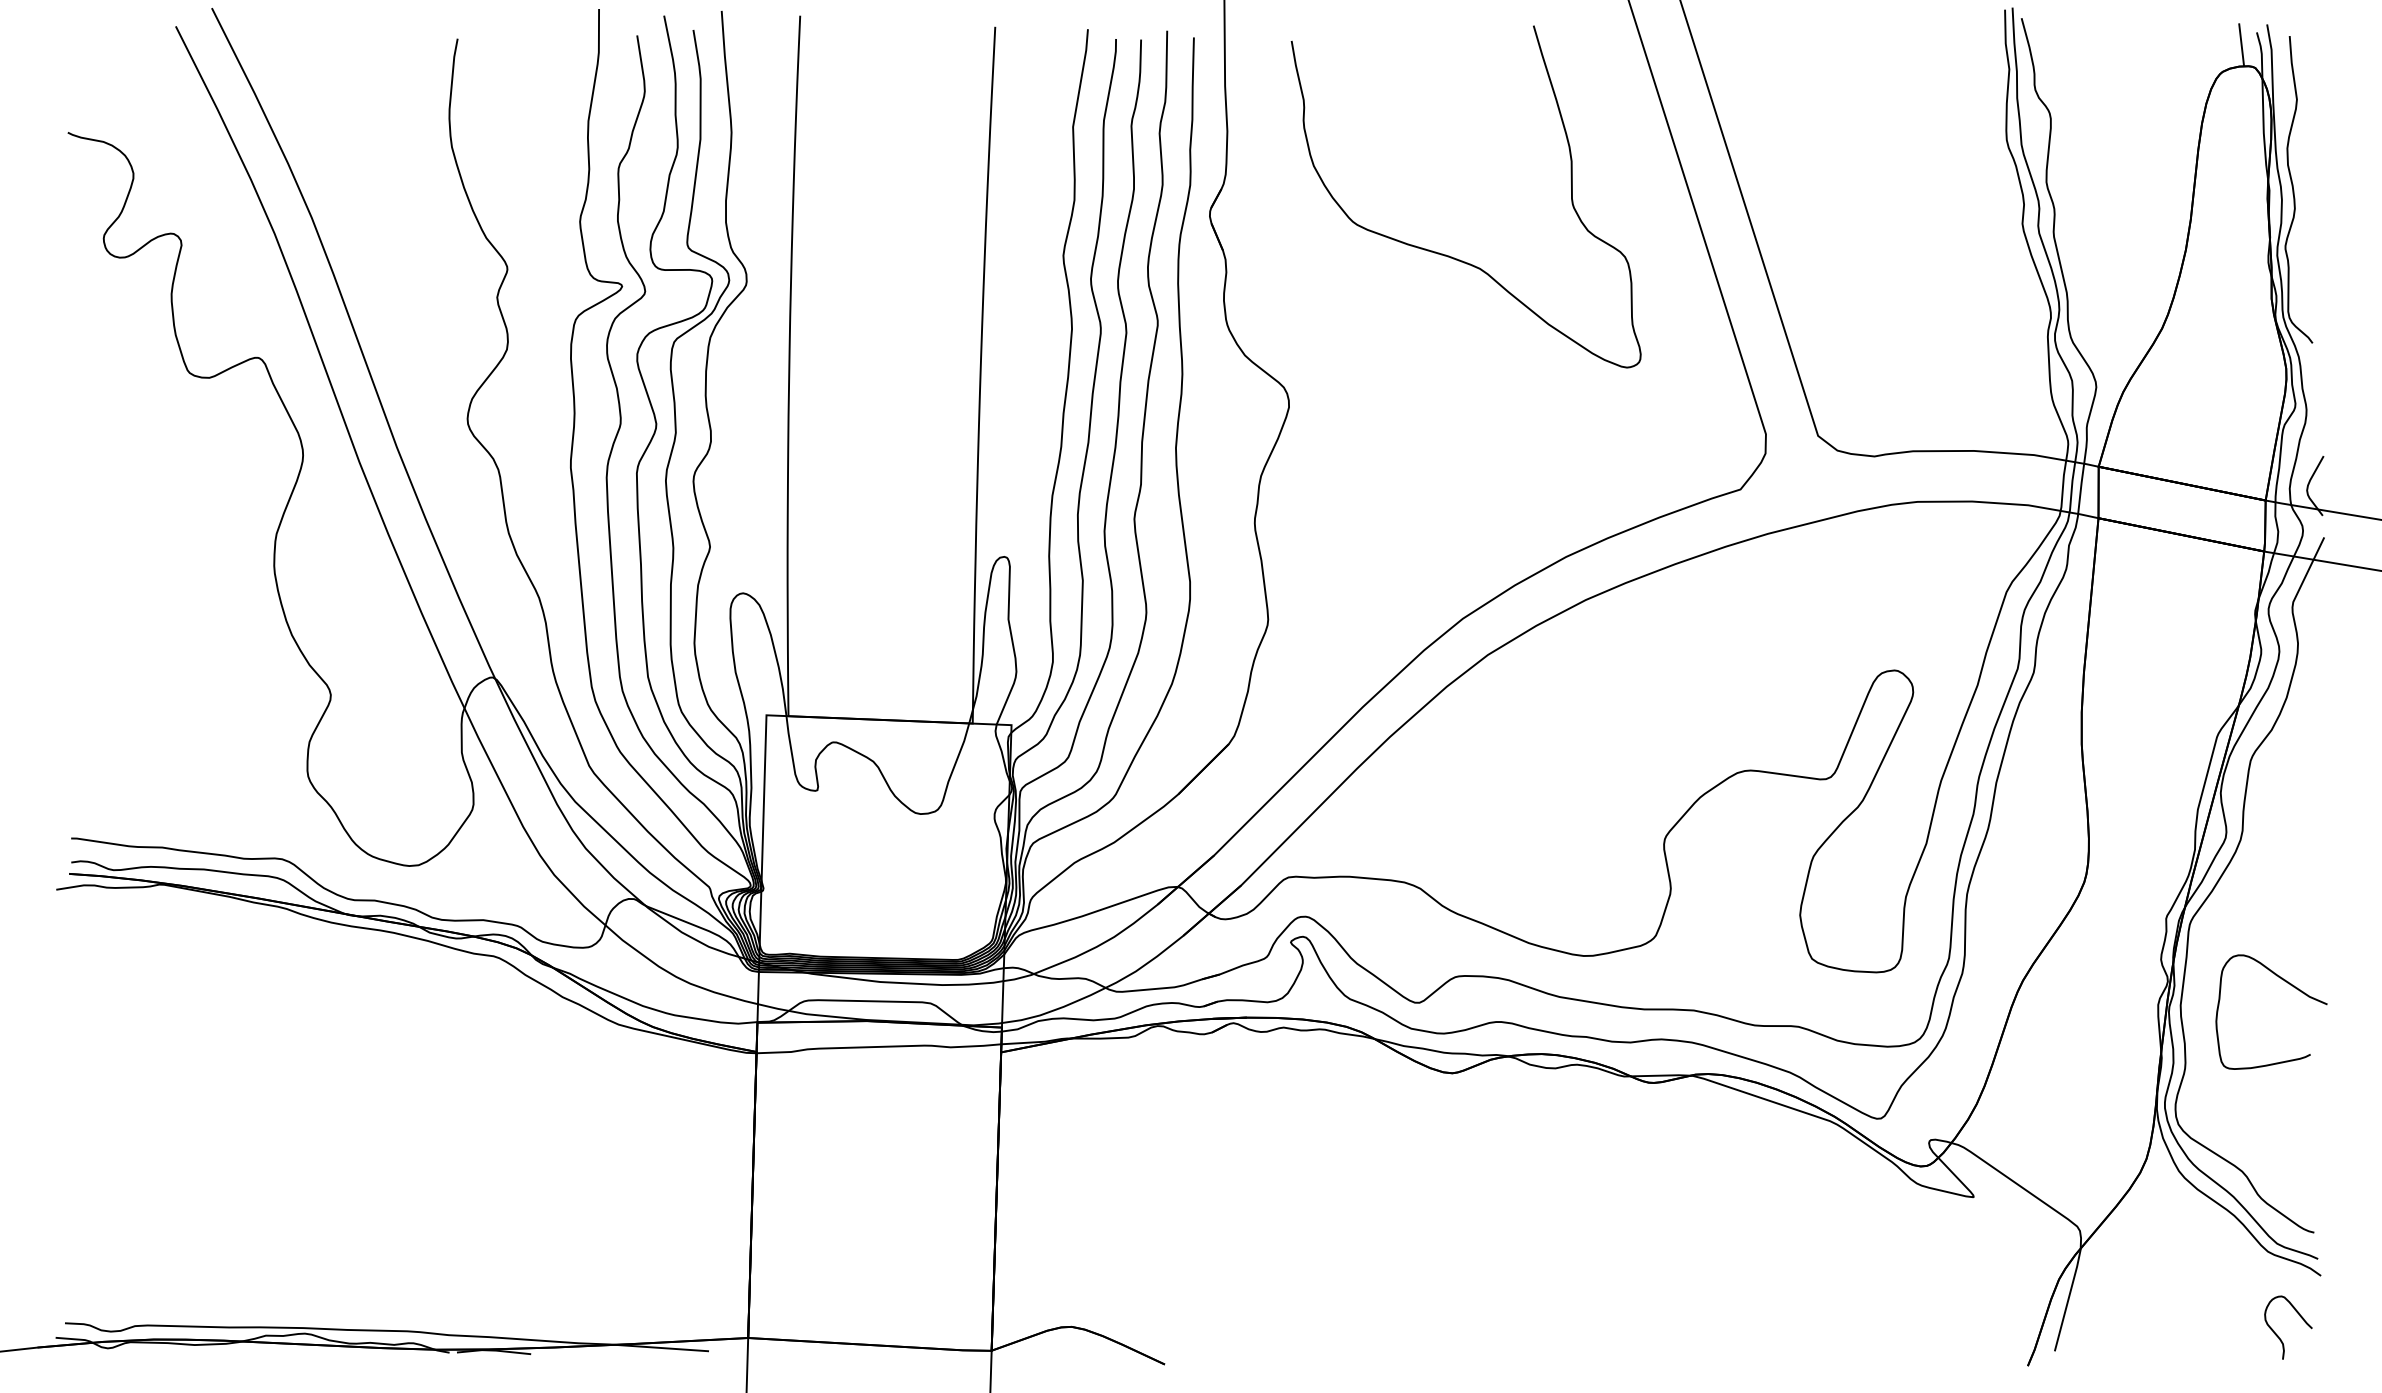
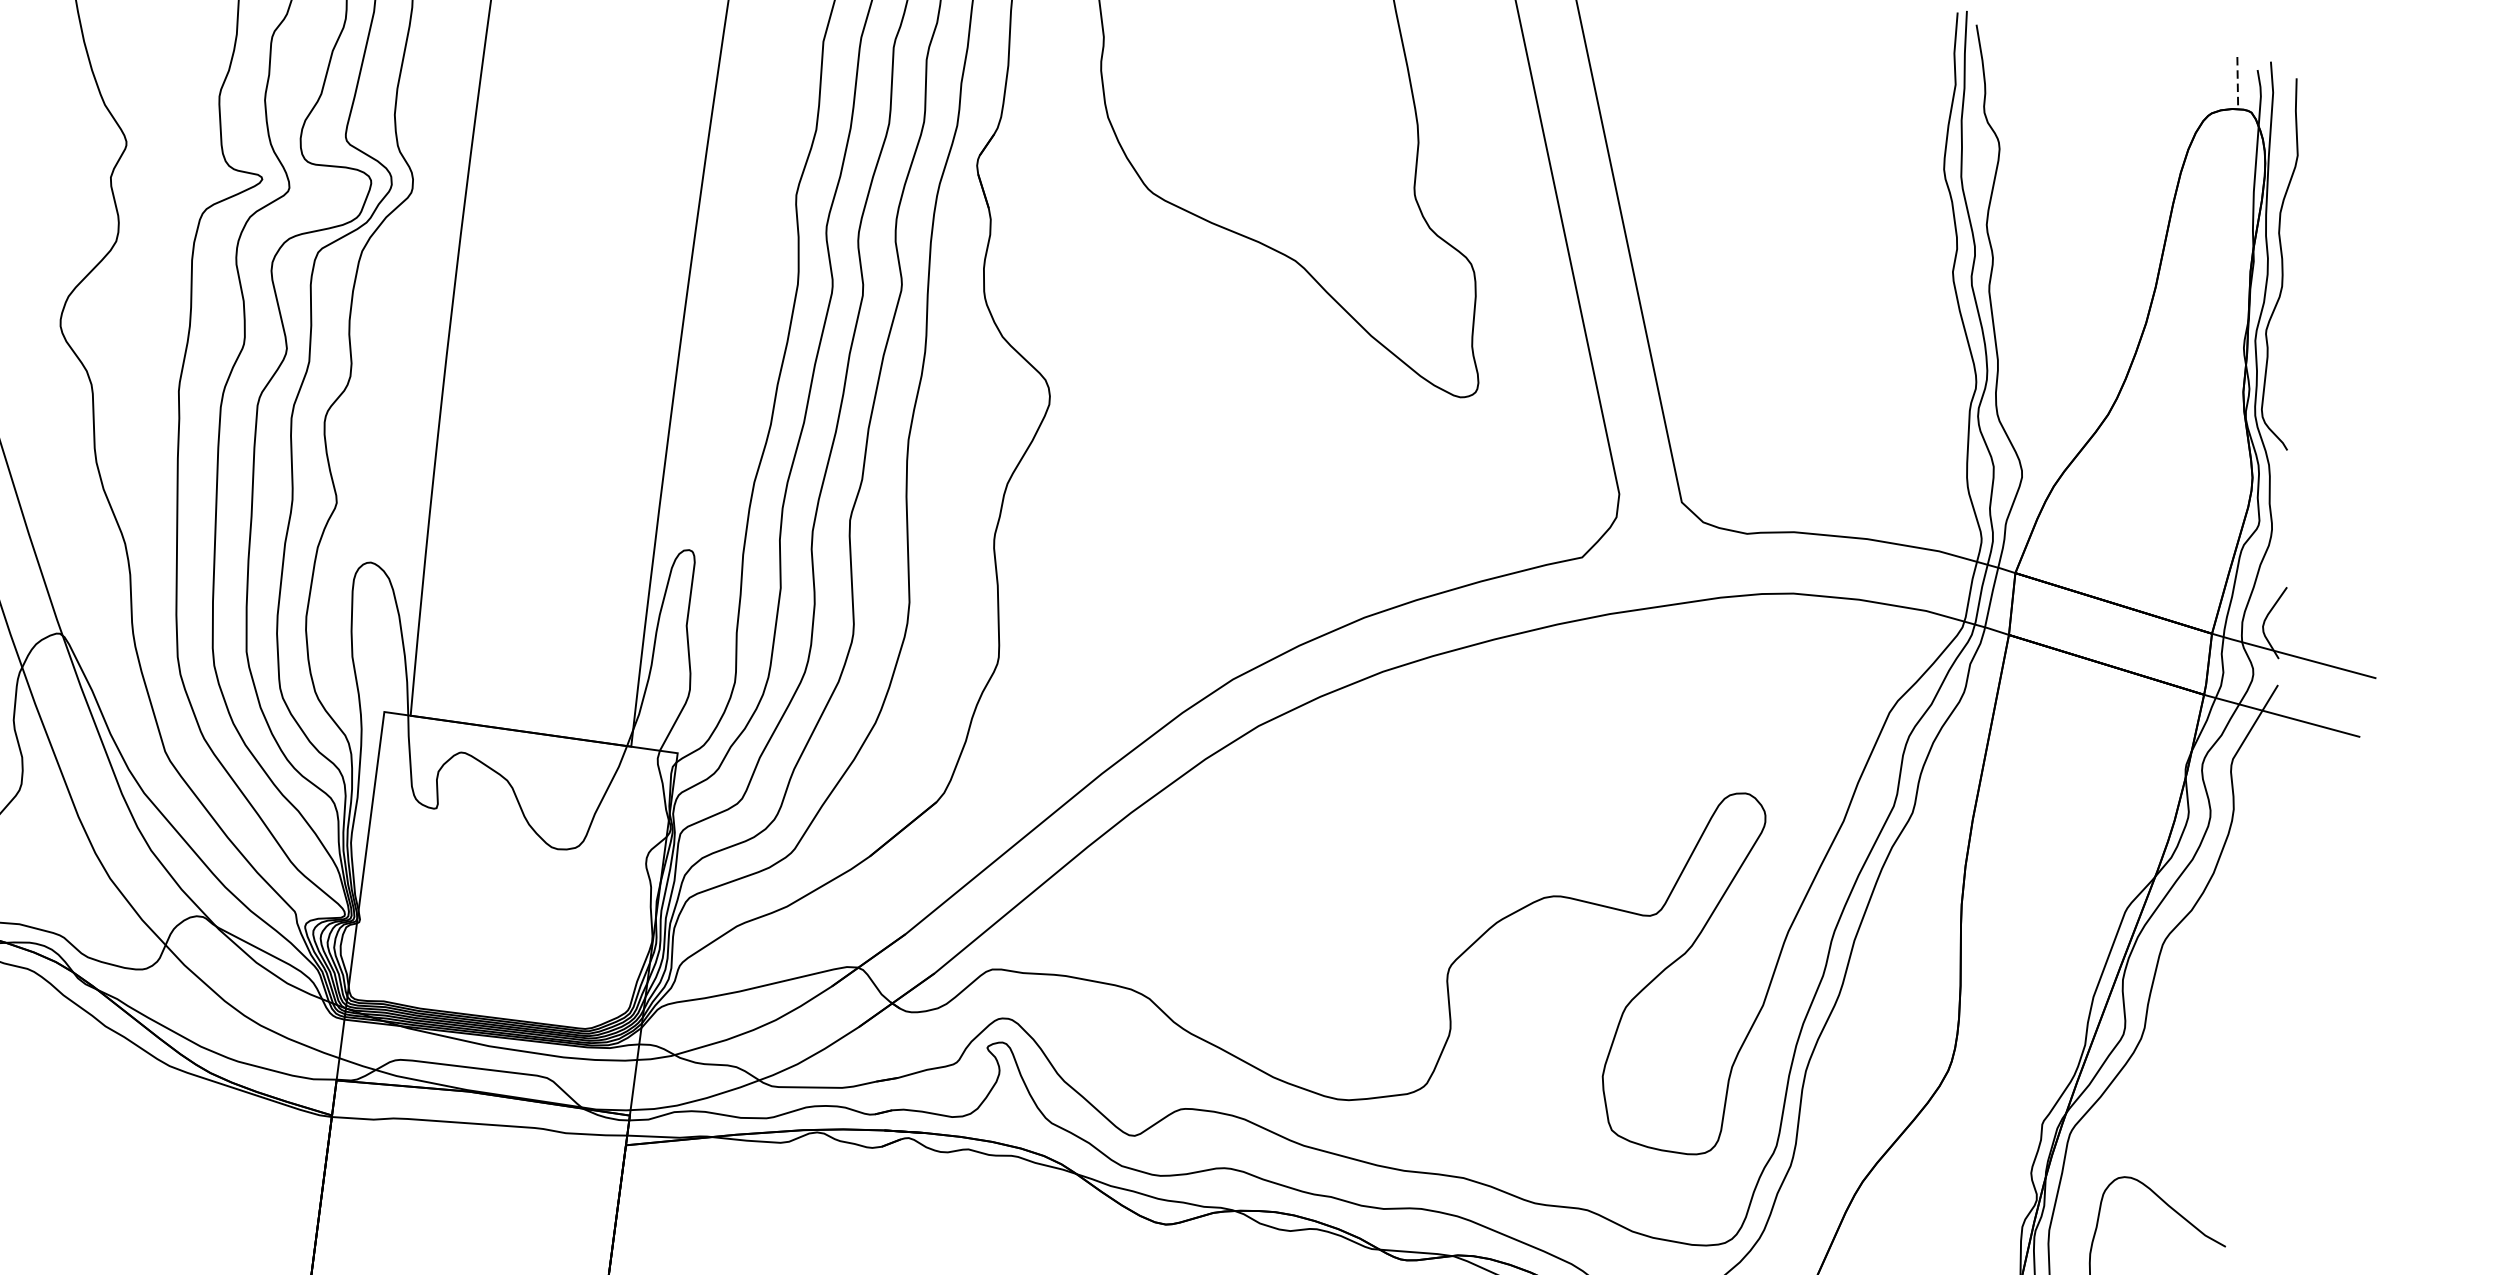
line: (2241, 44) -> (2237, 82), solid -> dashed

